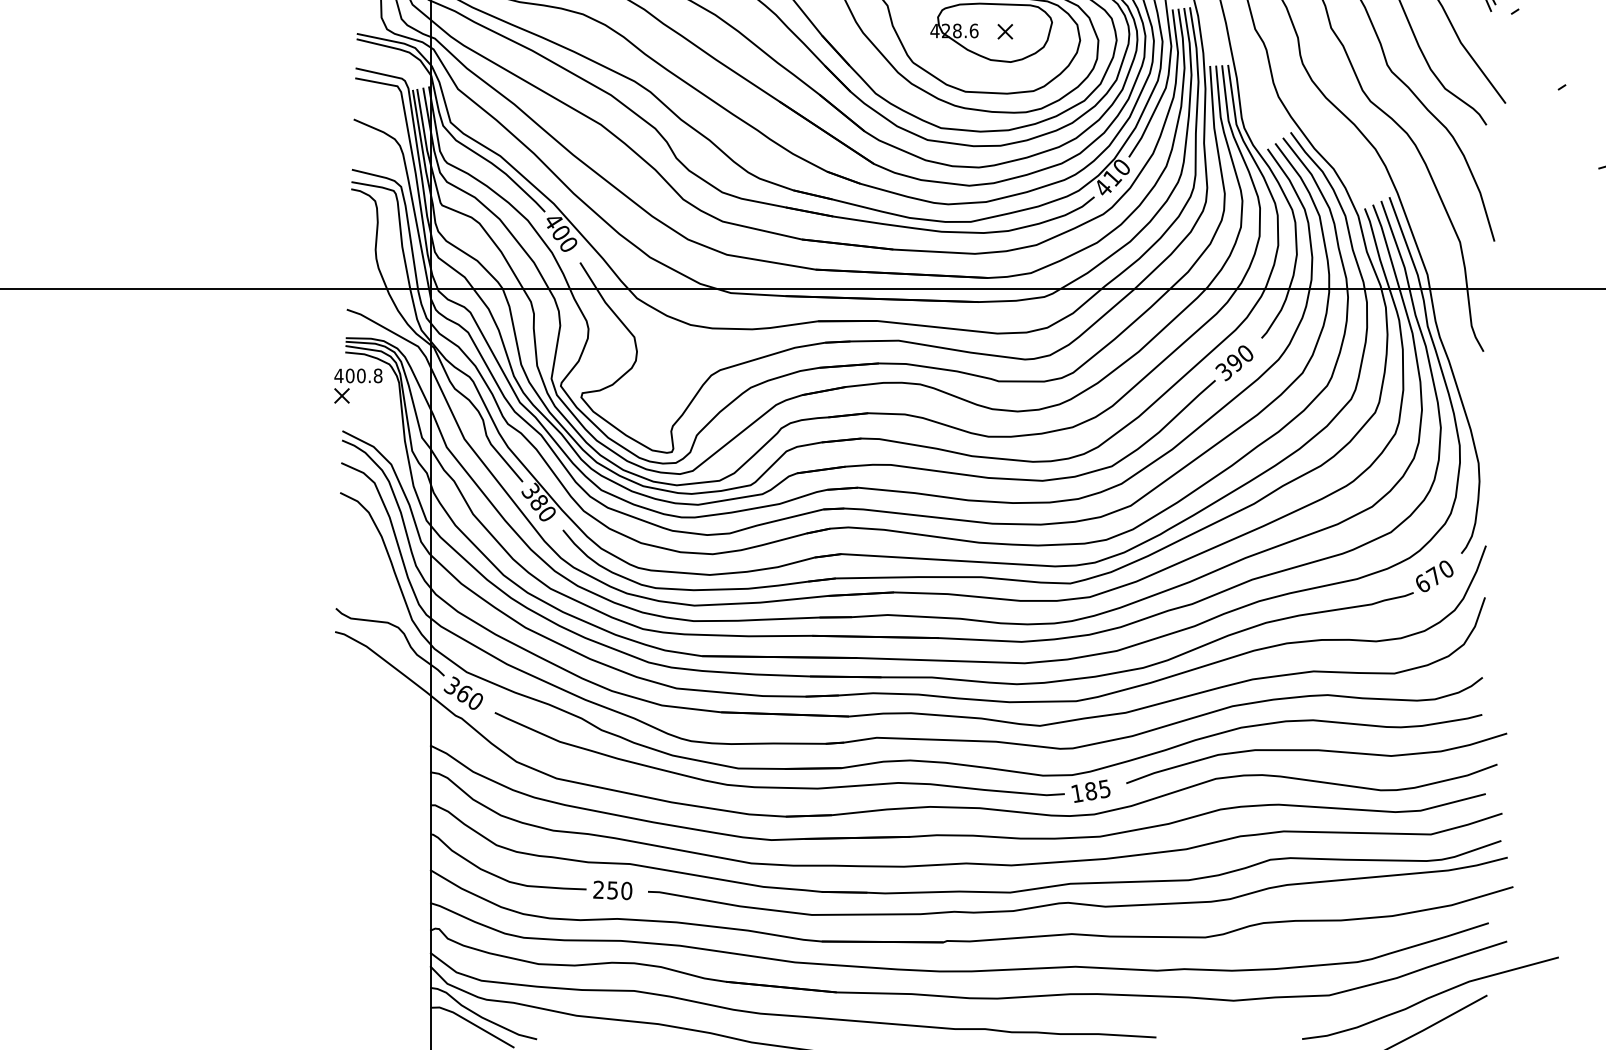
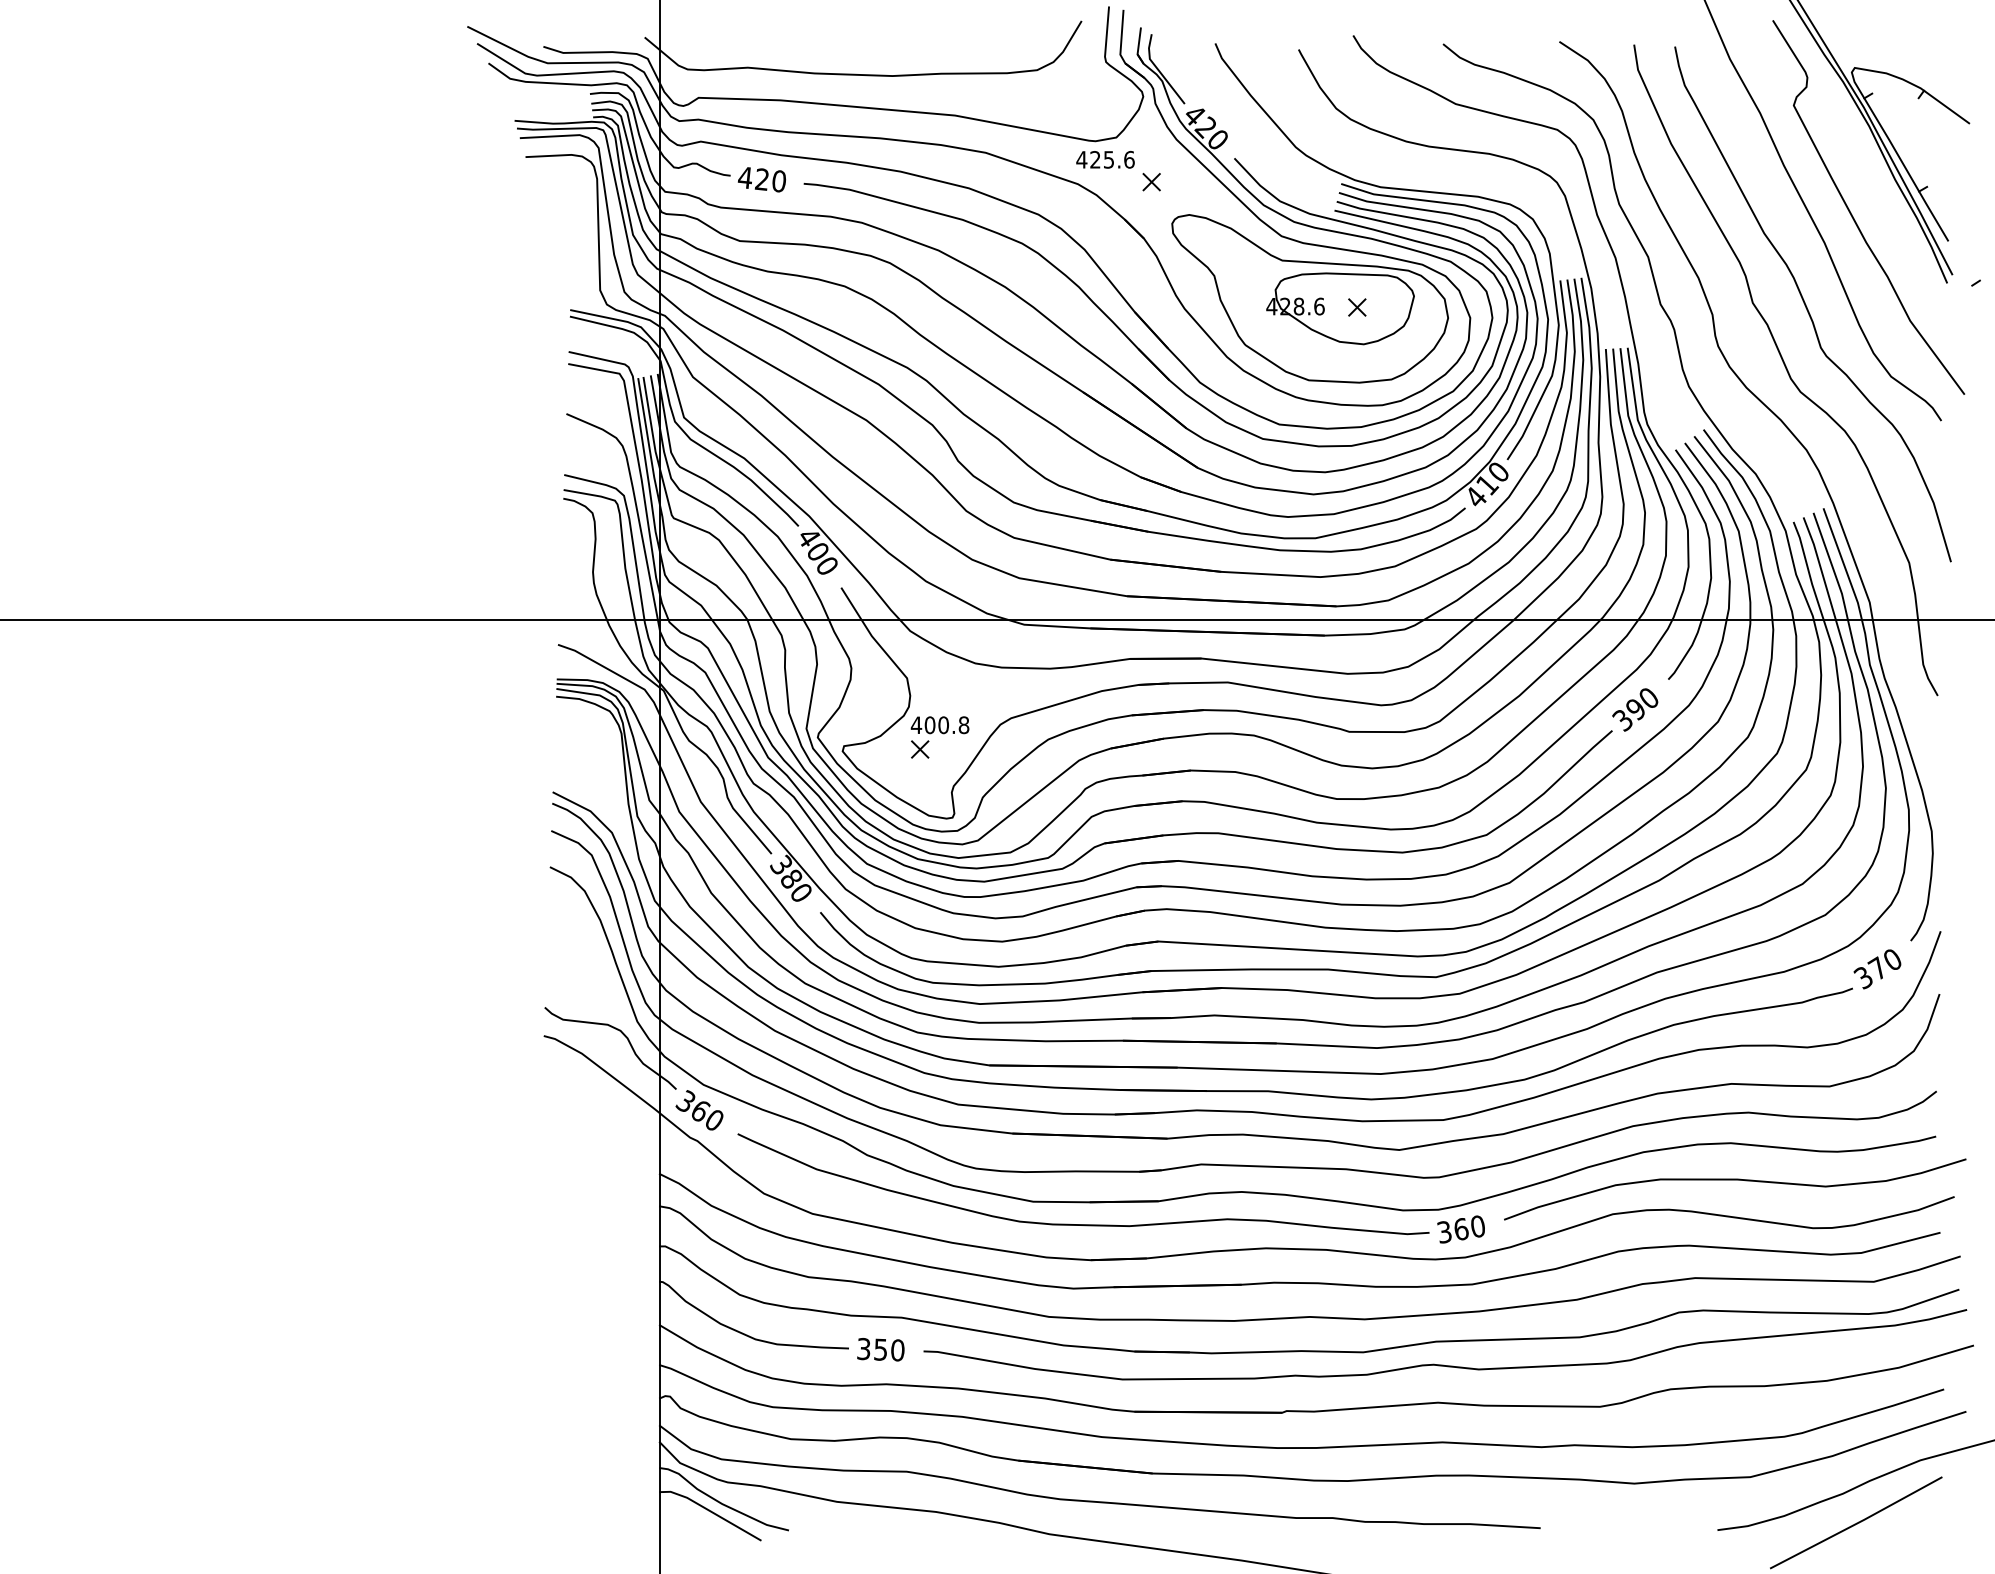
part: (357, 386) -> (939, 737), moved
text: (1421, 583) -> (1862, 977), 670 -> 370
text: (1090, 791) -> (1460, 1229), 185 -> 360
text: (598, 890) -> (863, 1349), 250 -> 350

